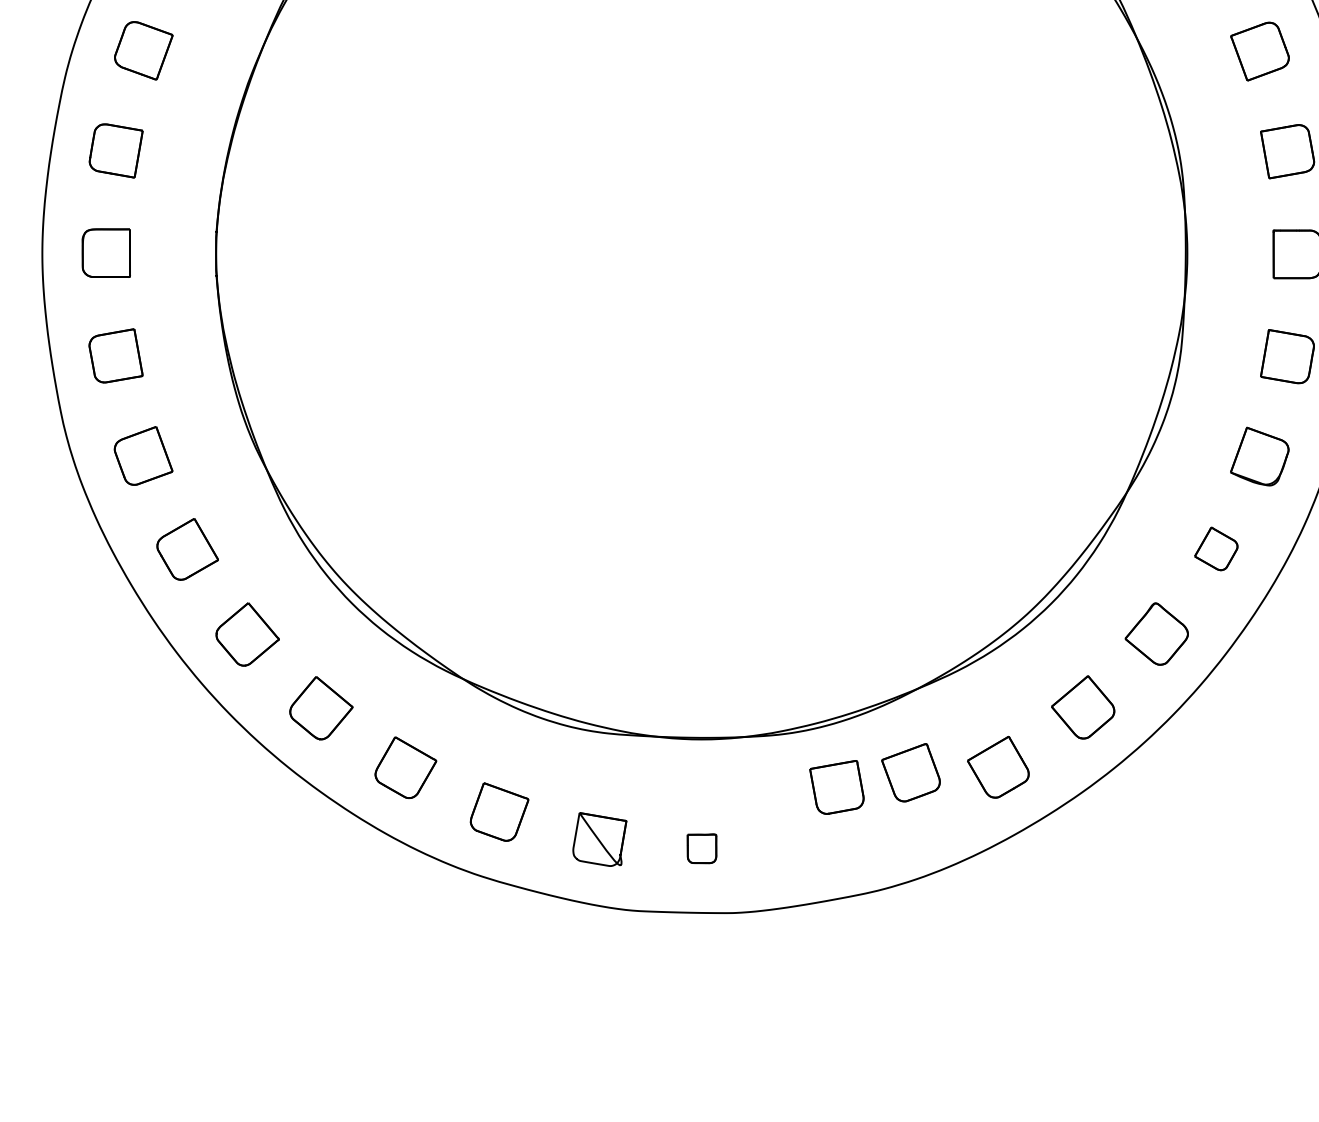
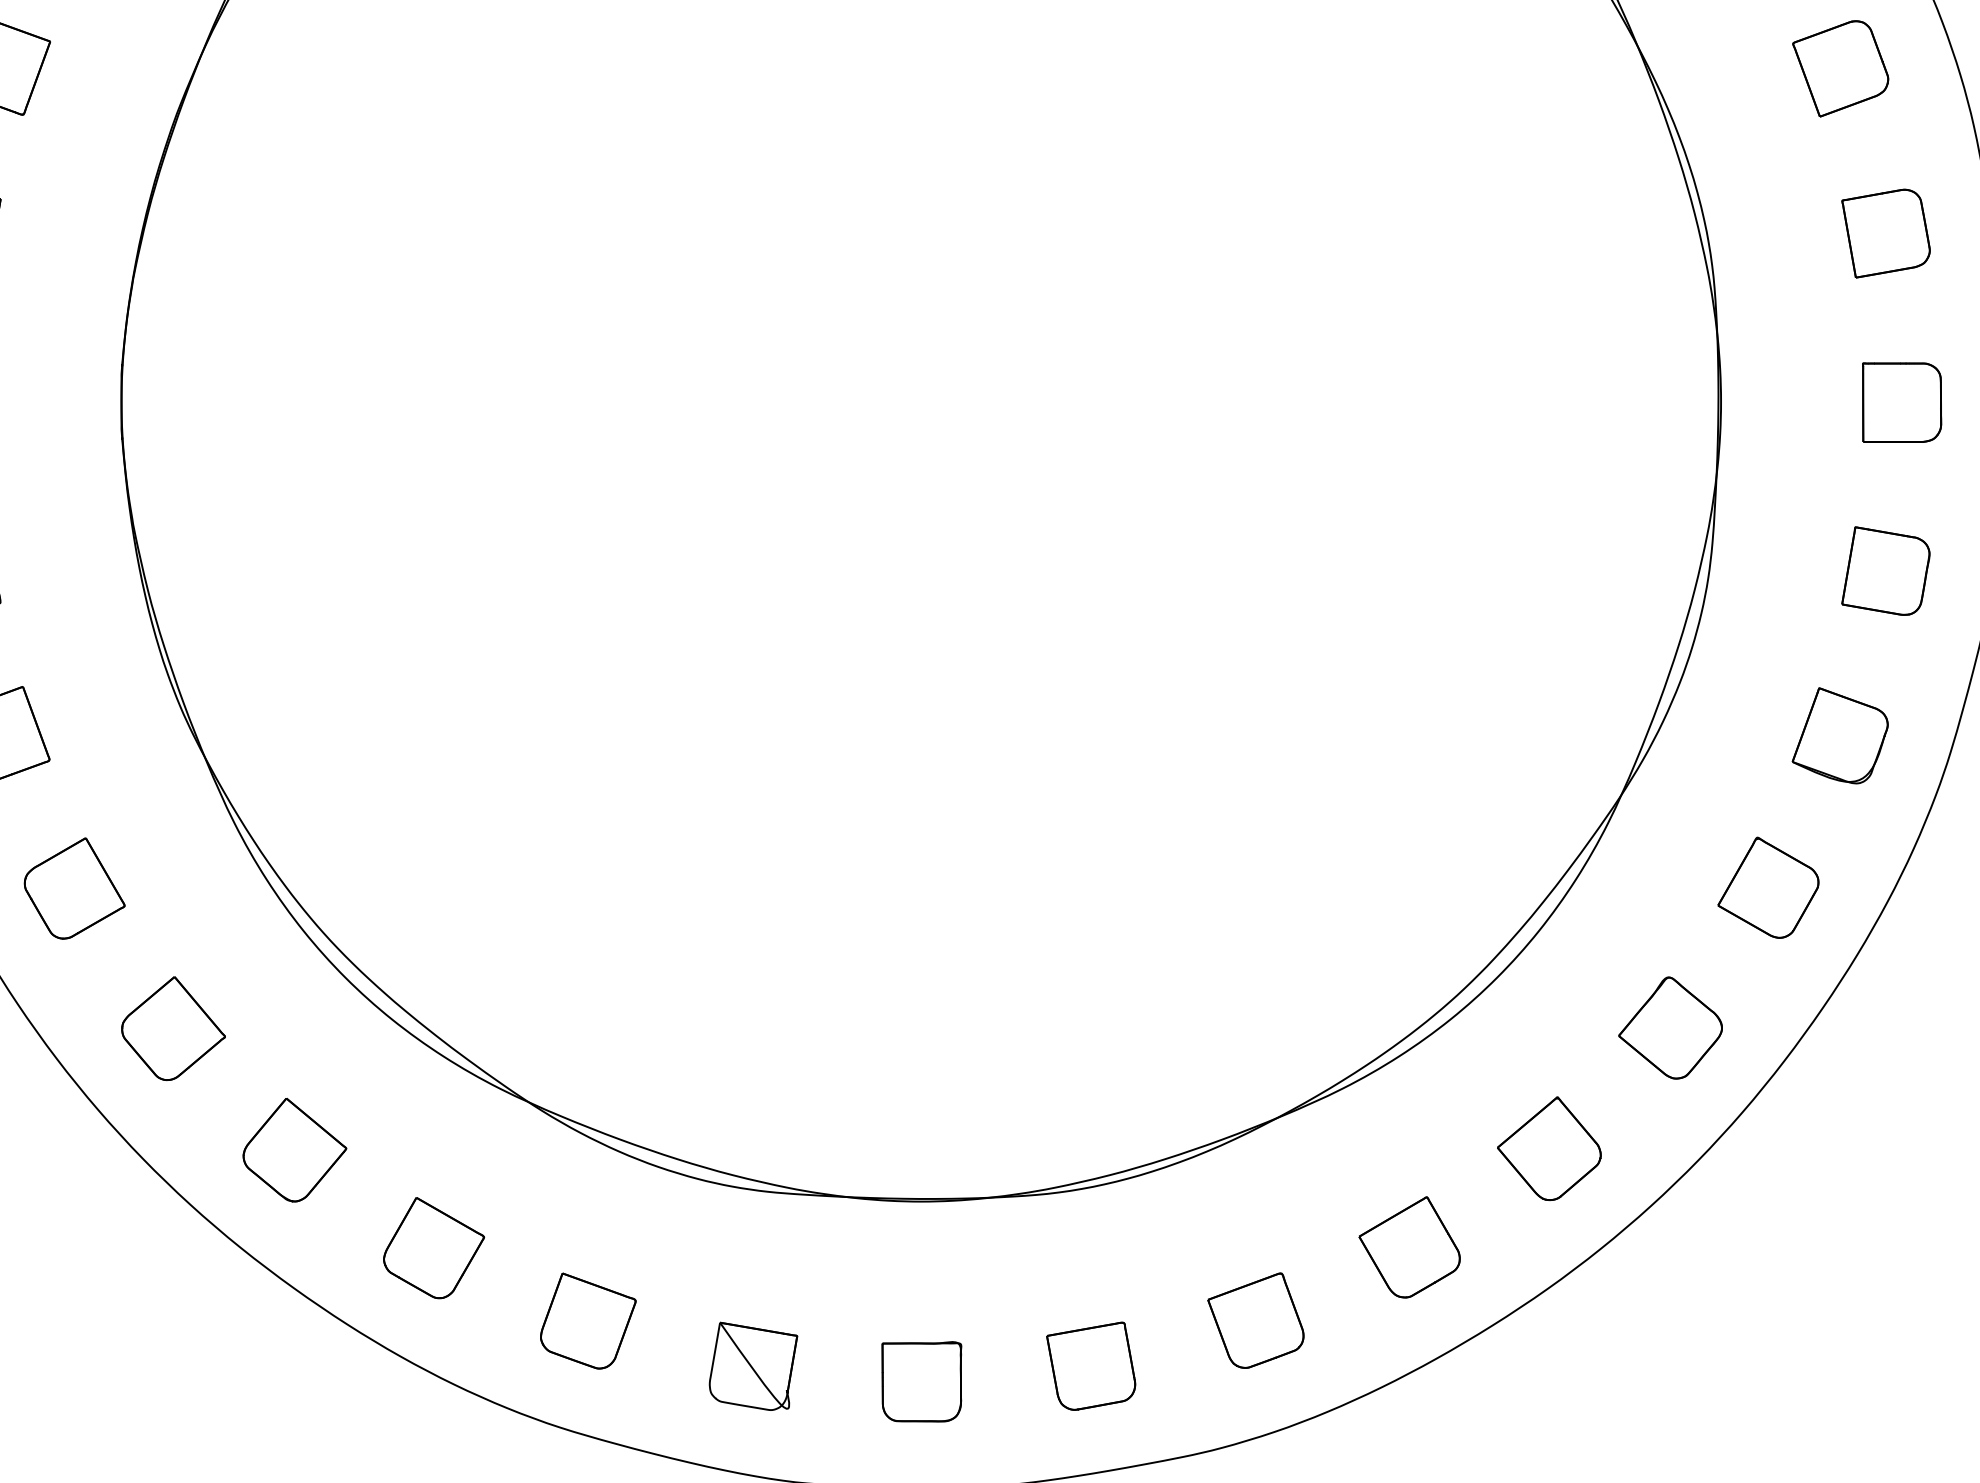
part: (1216, 548) -> (1769, 887), size x1.43
part: (910, 772) -> (1255, 1320), moved
part: (836, 787) -> (1090, 1366), moved
part: (701, 848) -> (920, 1381), size x1.67

